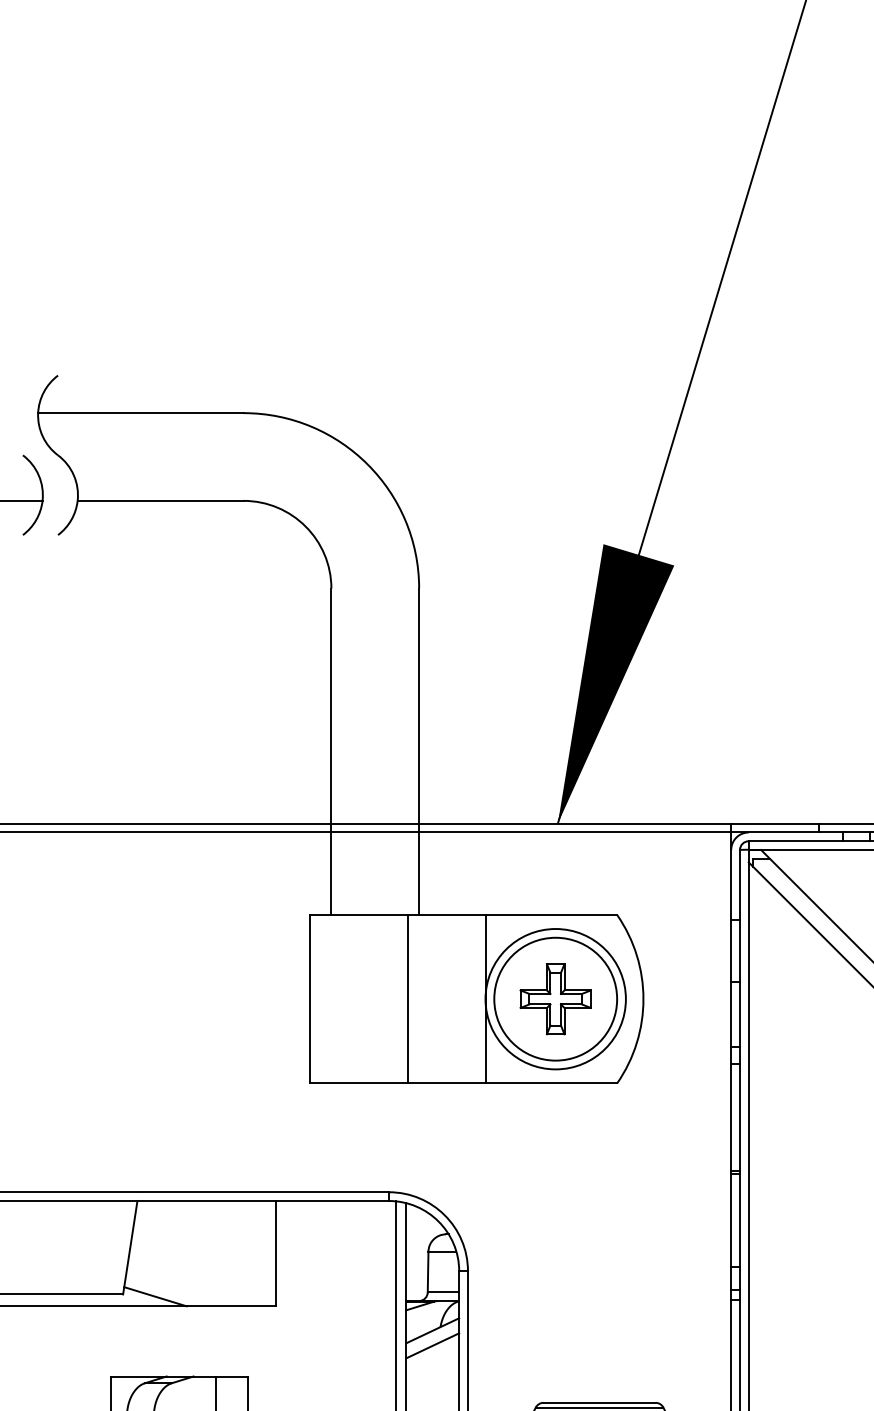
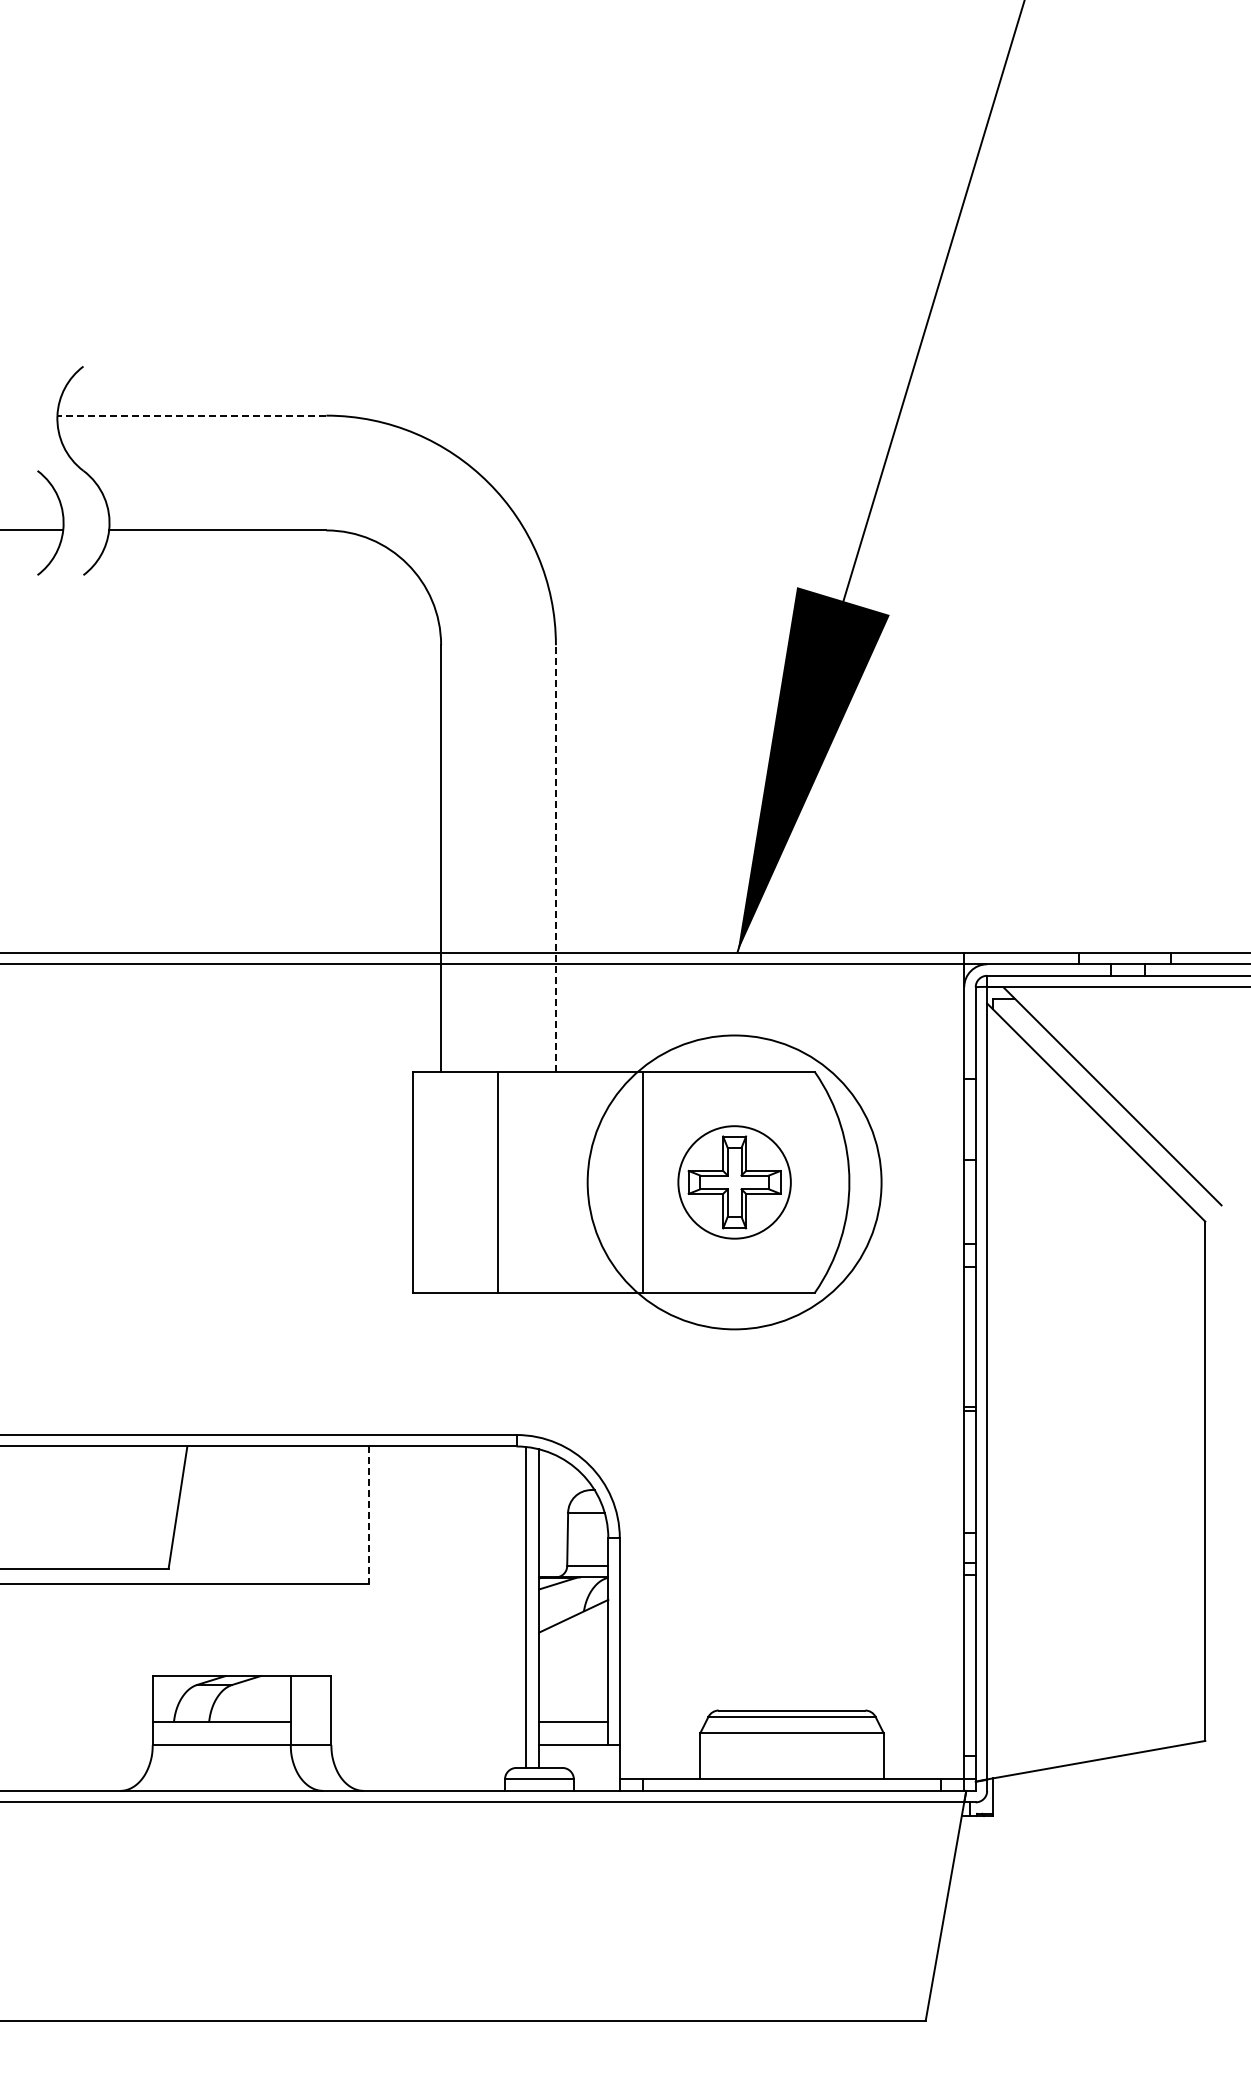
line: (140, 413) -> (191, 415), solid -> dashed
line: (418, 751) -> (555, 858), solid -> dashed
line: (408, 999) -> (497, 1182), moved
circle: (555, 999) -> (734, 1182), size x0.7
circle: (555, 999) -> (734, 1182), size x1.6
line: (275, 1253) -> (368, 1515), solid -> dashed
line: (155, 1296) -> (210, 1571), removed
line: (432, 1345) -> (573, 1635), removed

